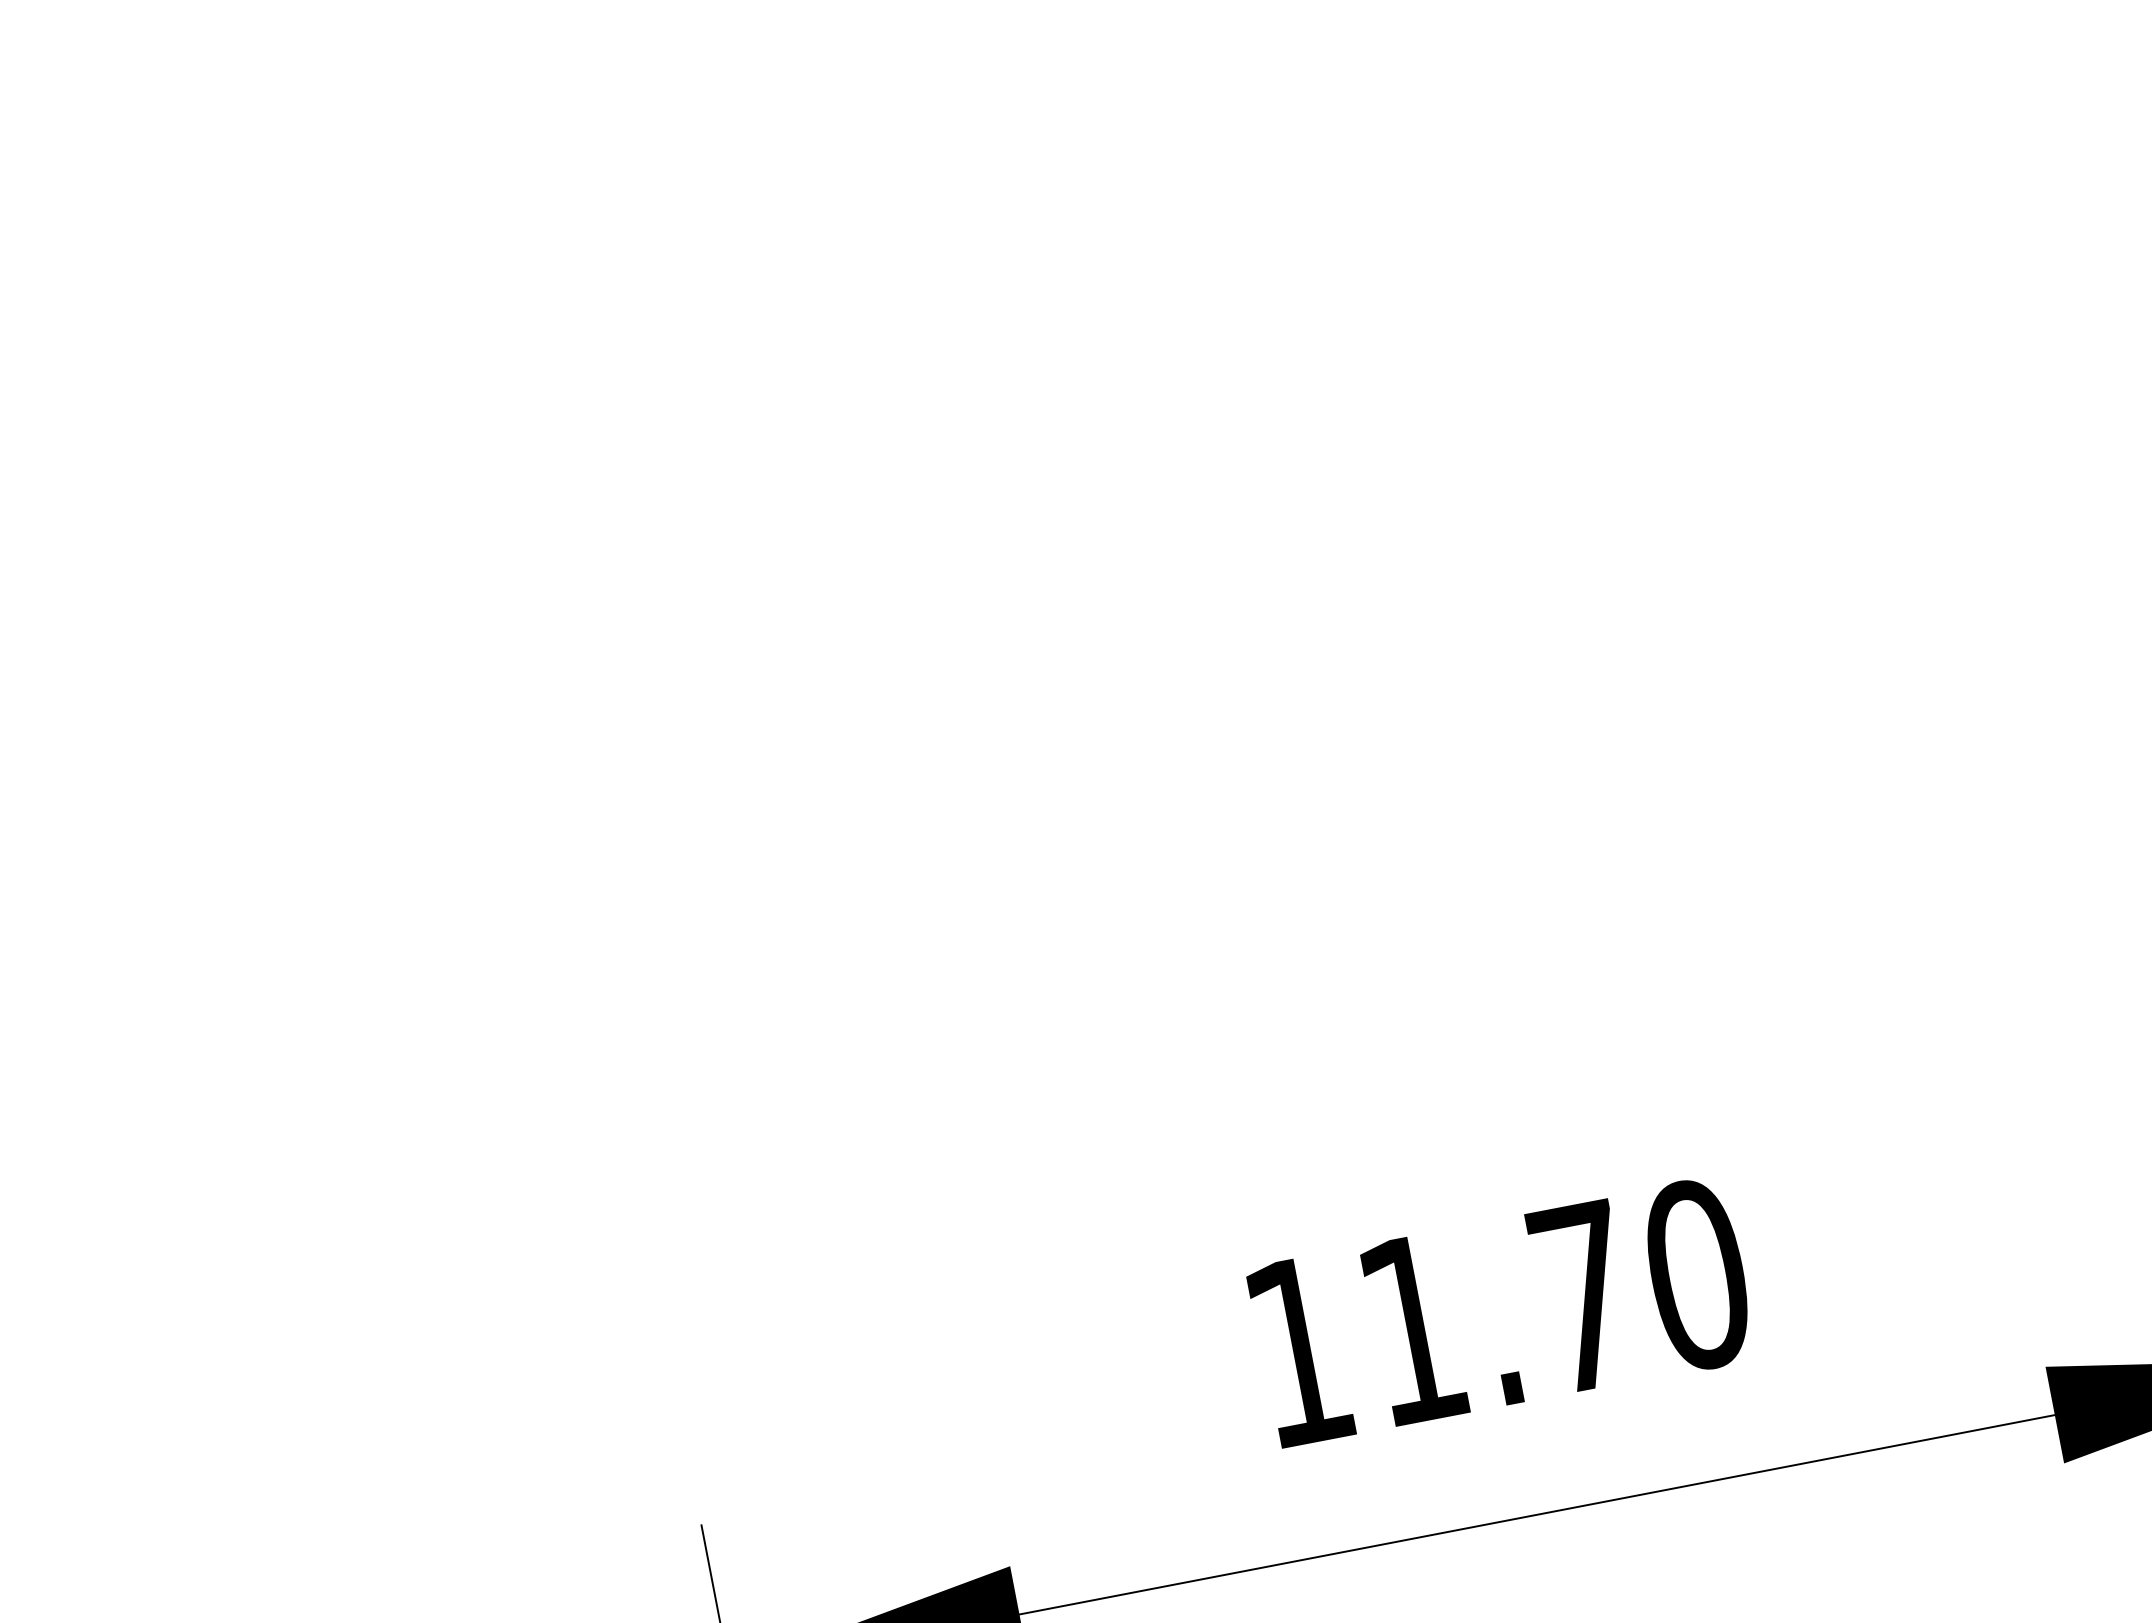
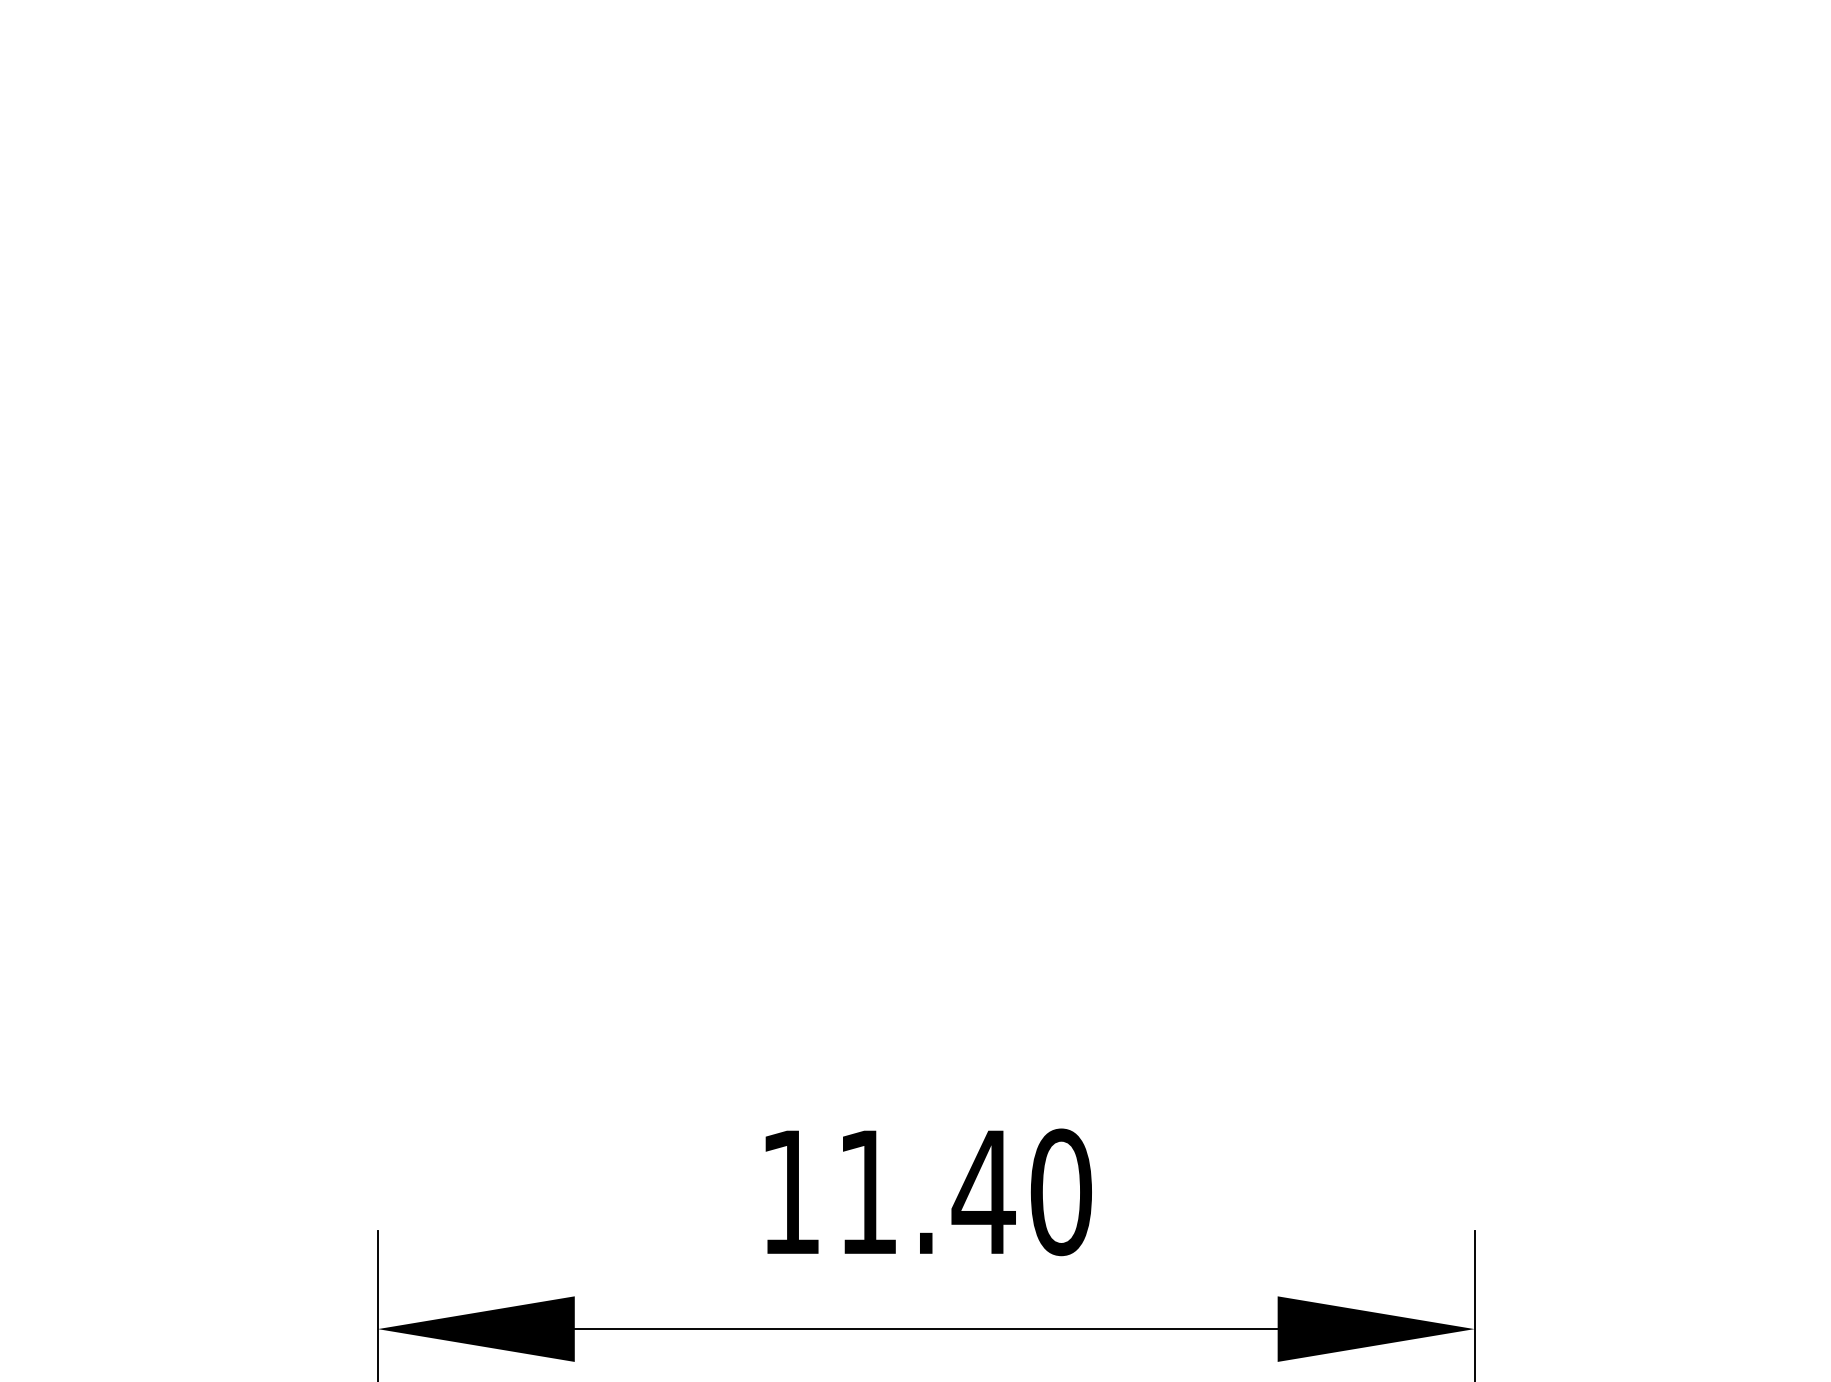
text: (1582, 1295) -> (983, 1191), 11.70 -> 11.40

